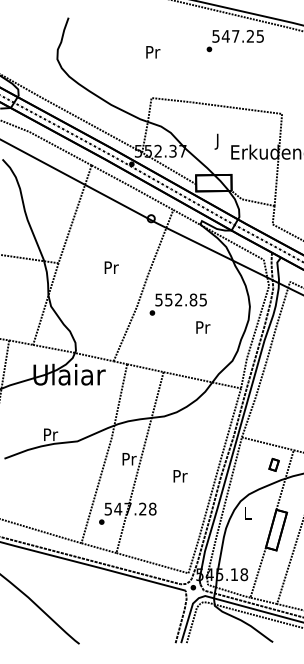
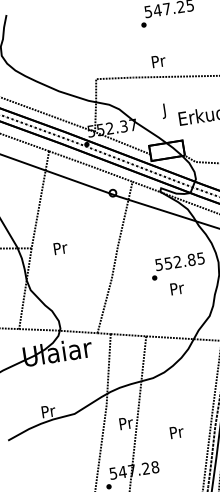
text: (153, 52) -> (159, 61), moved
text: (111, 267) -> (60, 248), moved
text: (177, 304) -> (177, 266), moved

